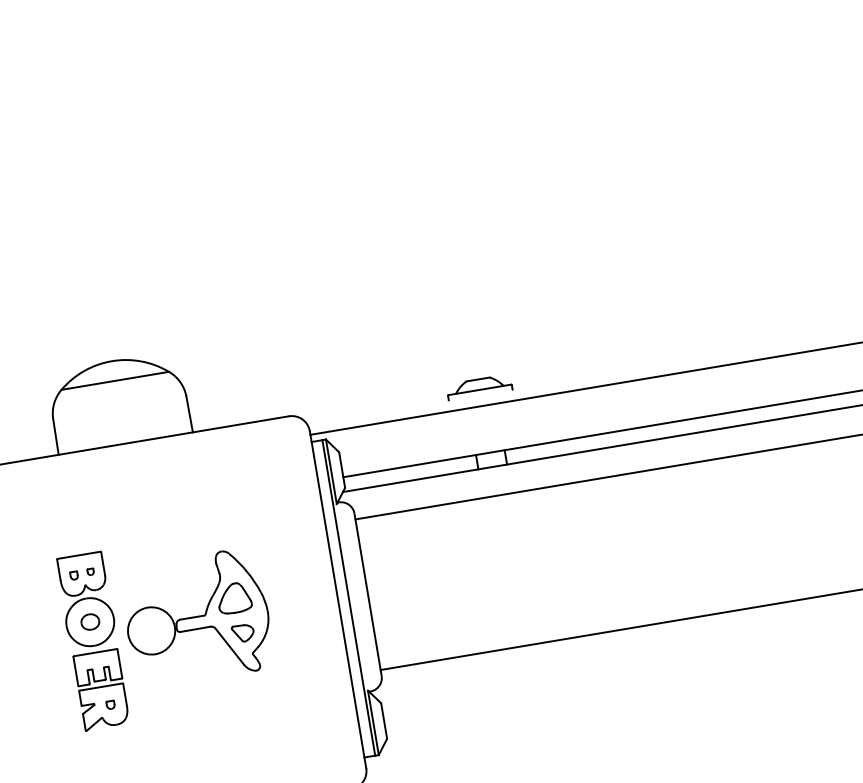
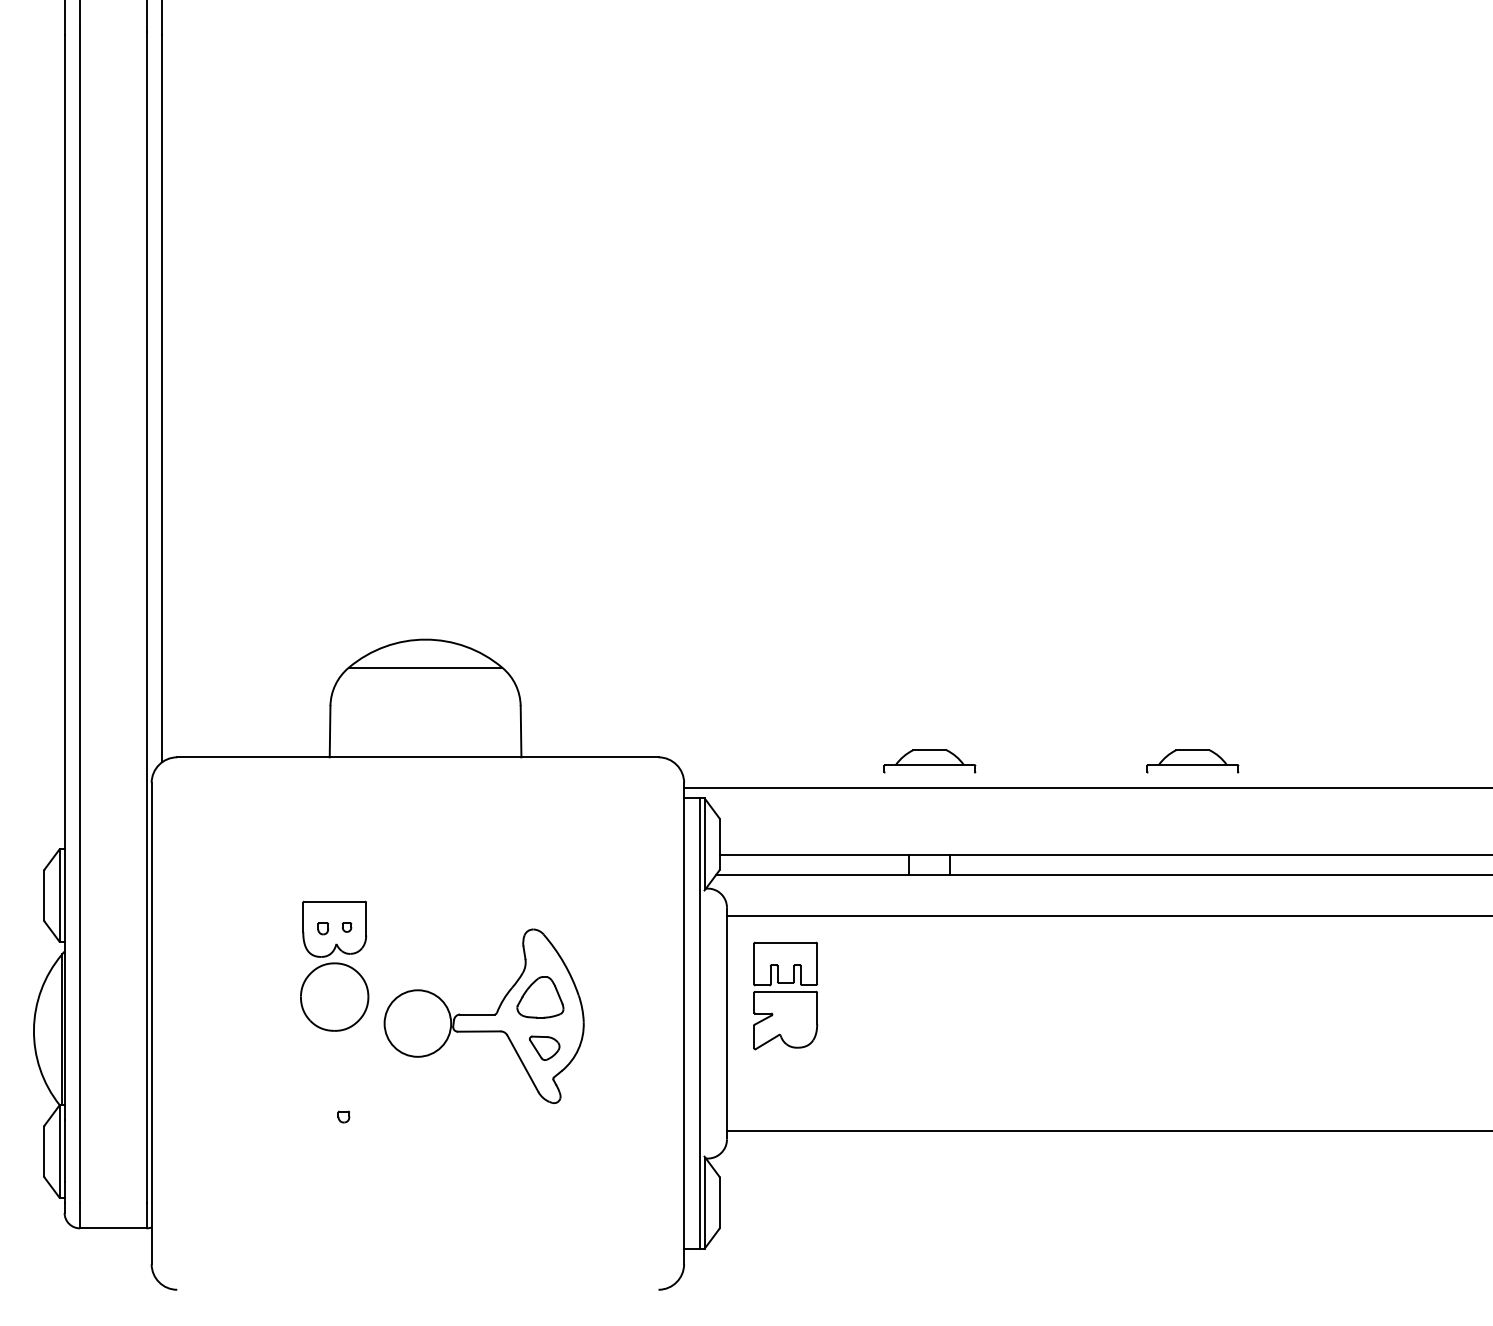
part: (663, 356) -> (1192, 761), added
part: (90, 621) -> (334, 996), removed
part: (101, 689) -> (785, 995), moved

